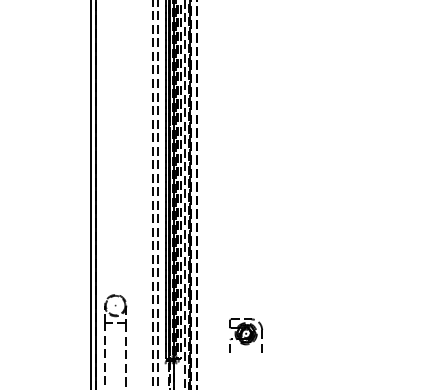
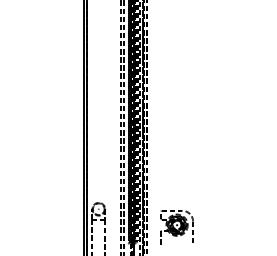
part: (245, 336) -> (176, 227), size x1.67

